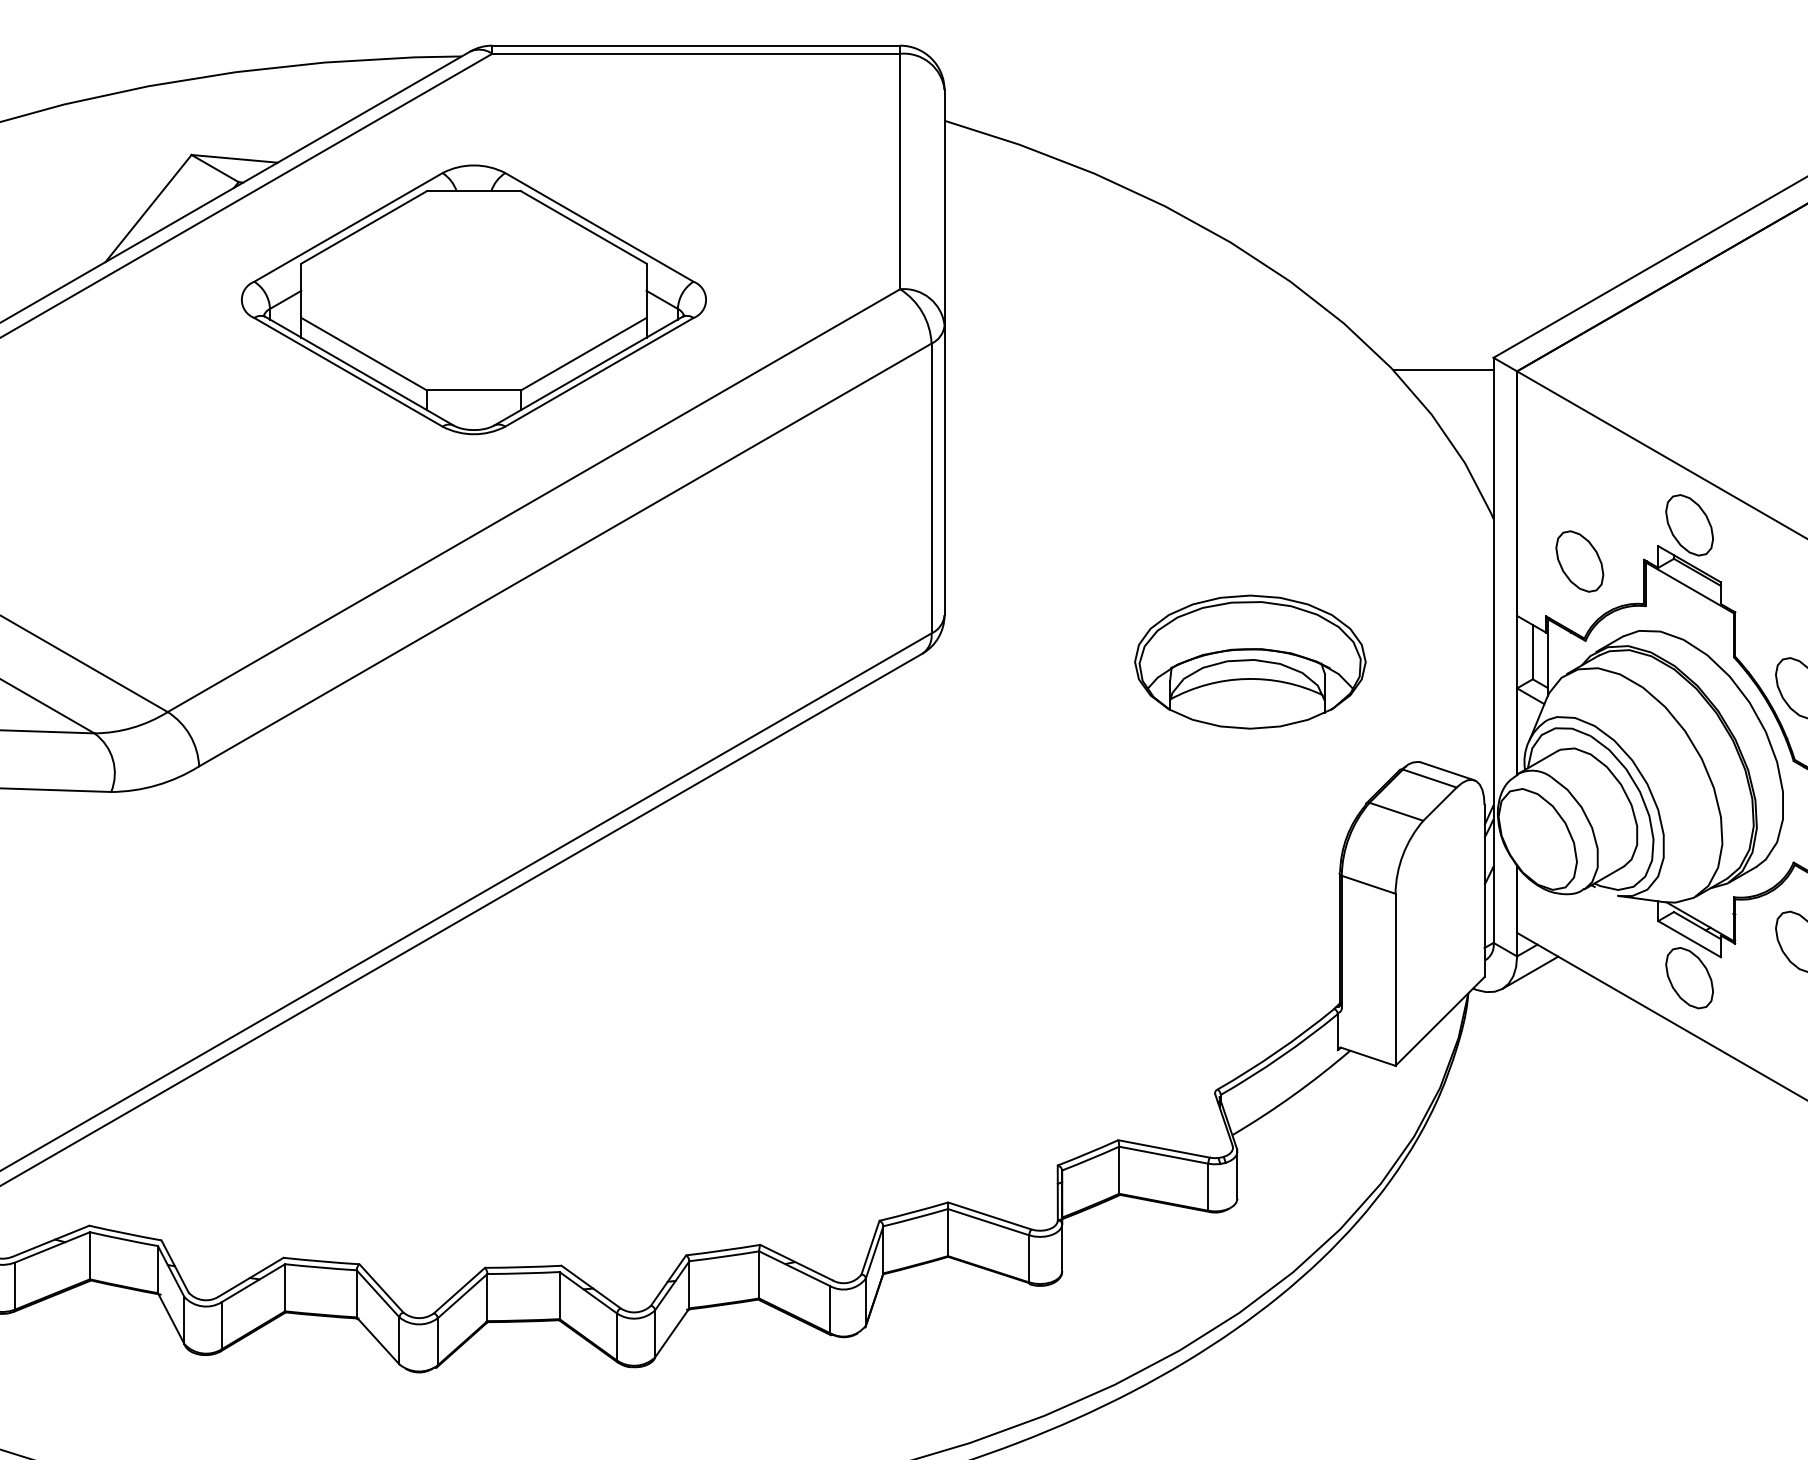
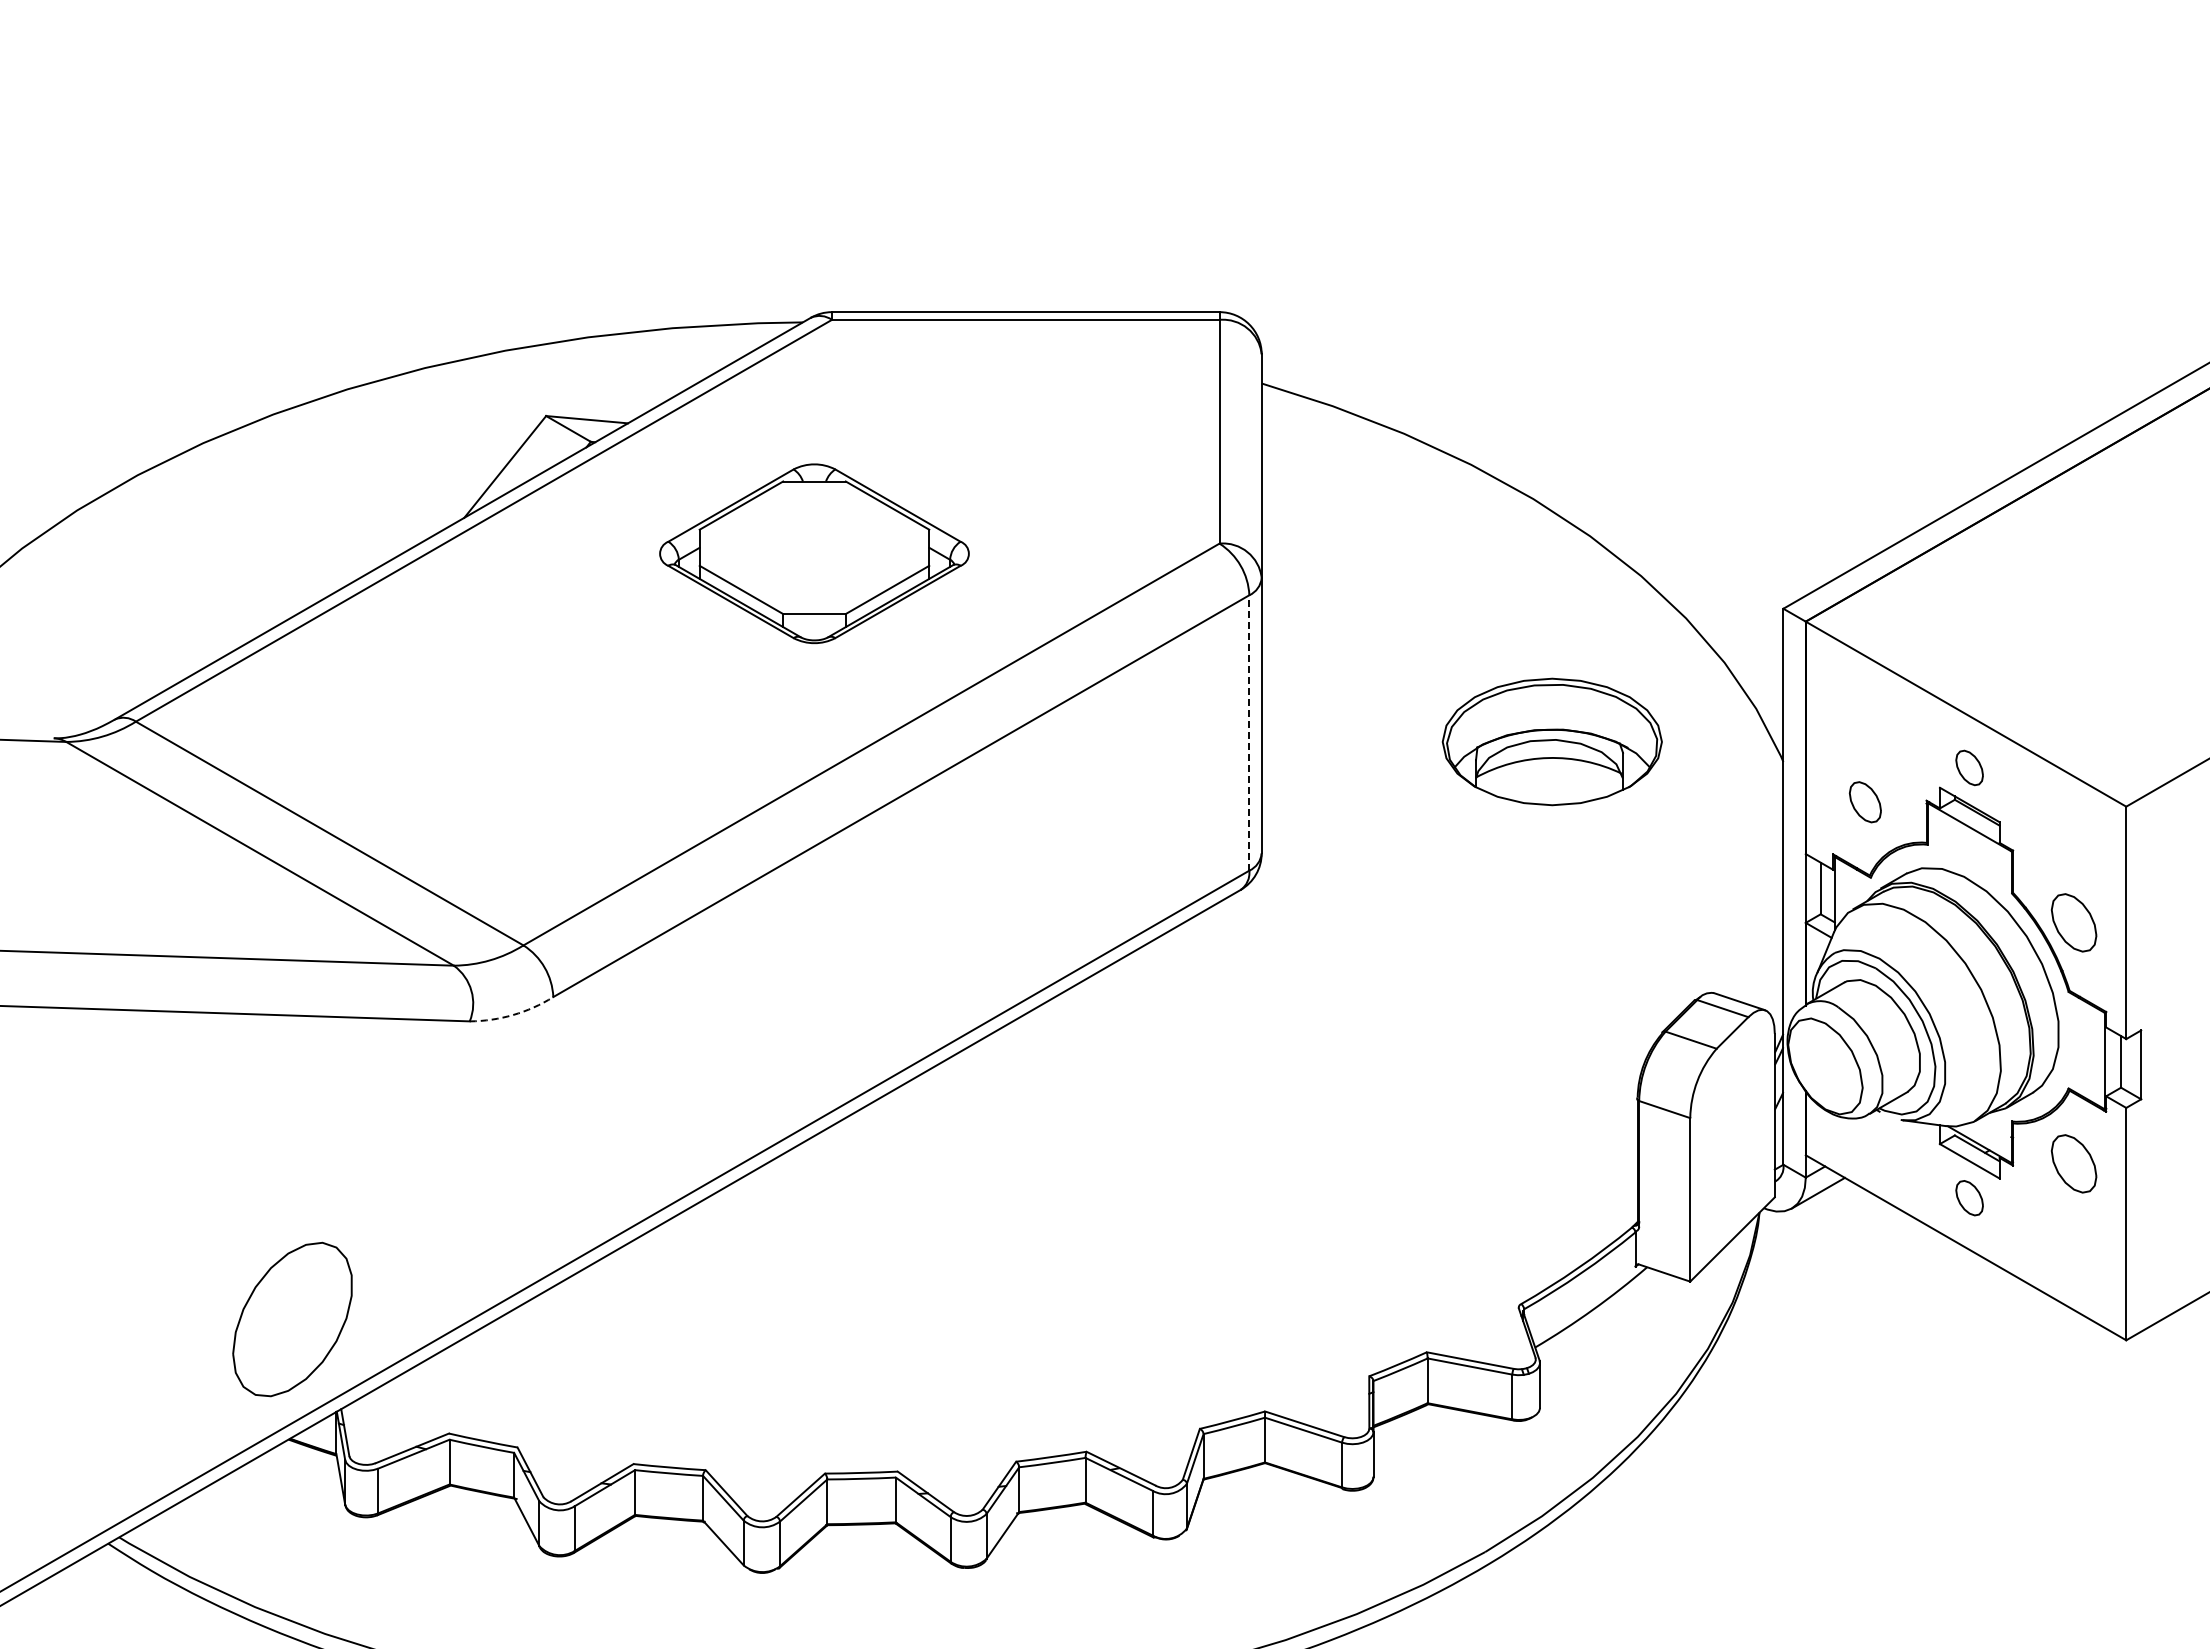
part: (473, 299) -> (814, 553), size x0.7
line: (1444, 370) -> (1736, 620), removed
line: (931, 488) -> (1249, 732), solid -> dashed
part: (1689, 524) -> (1969, 767), size x0.6
part: (1579, 560) -> (1865, 801), size x0.7
part: (1249, 661) -> (1551, 741), moved
arc: (157, 785) -> (513, 1015), solid -> dashed
part: (1689, 977) -> (1969, 1197), size x0.6

